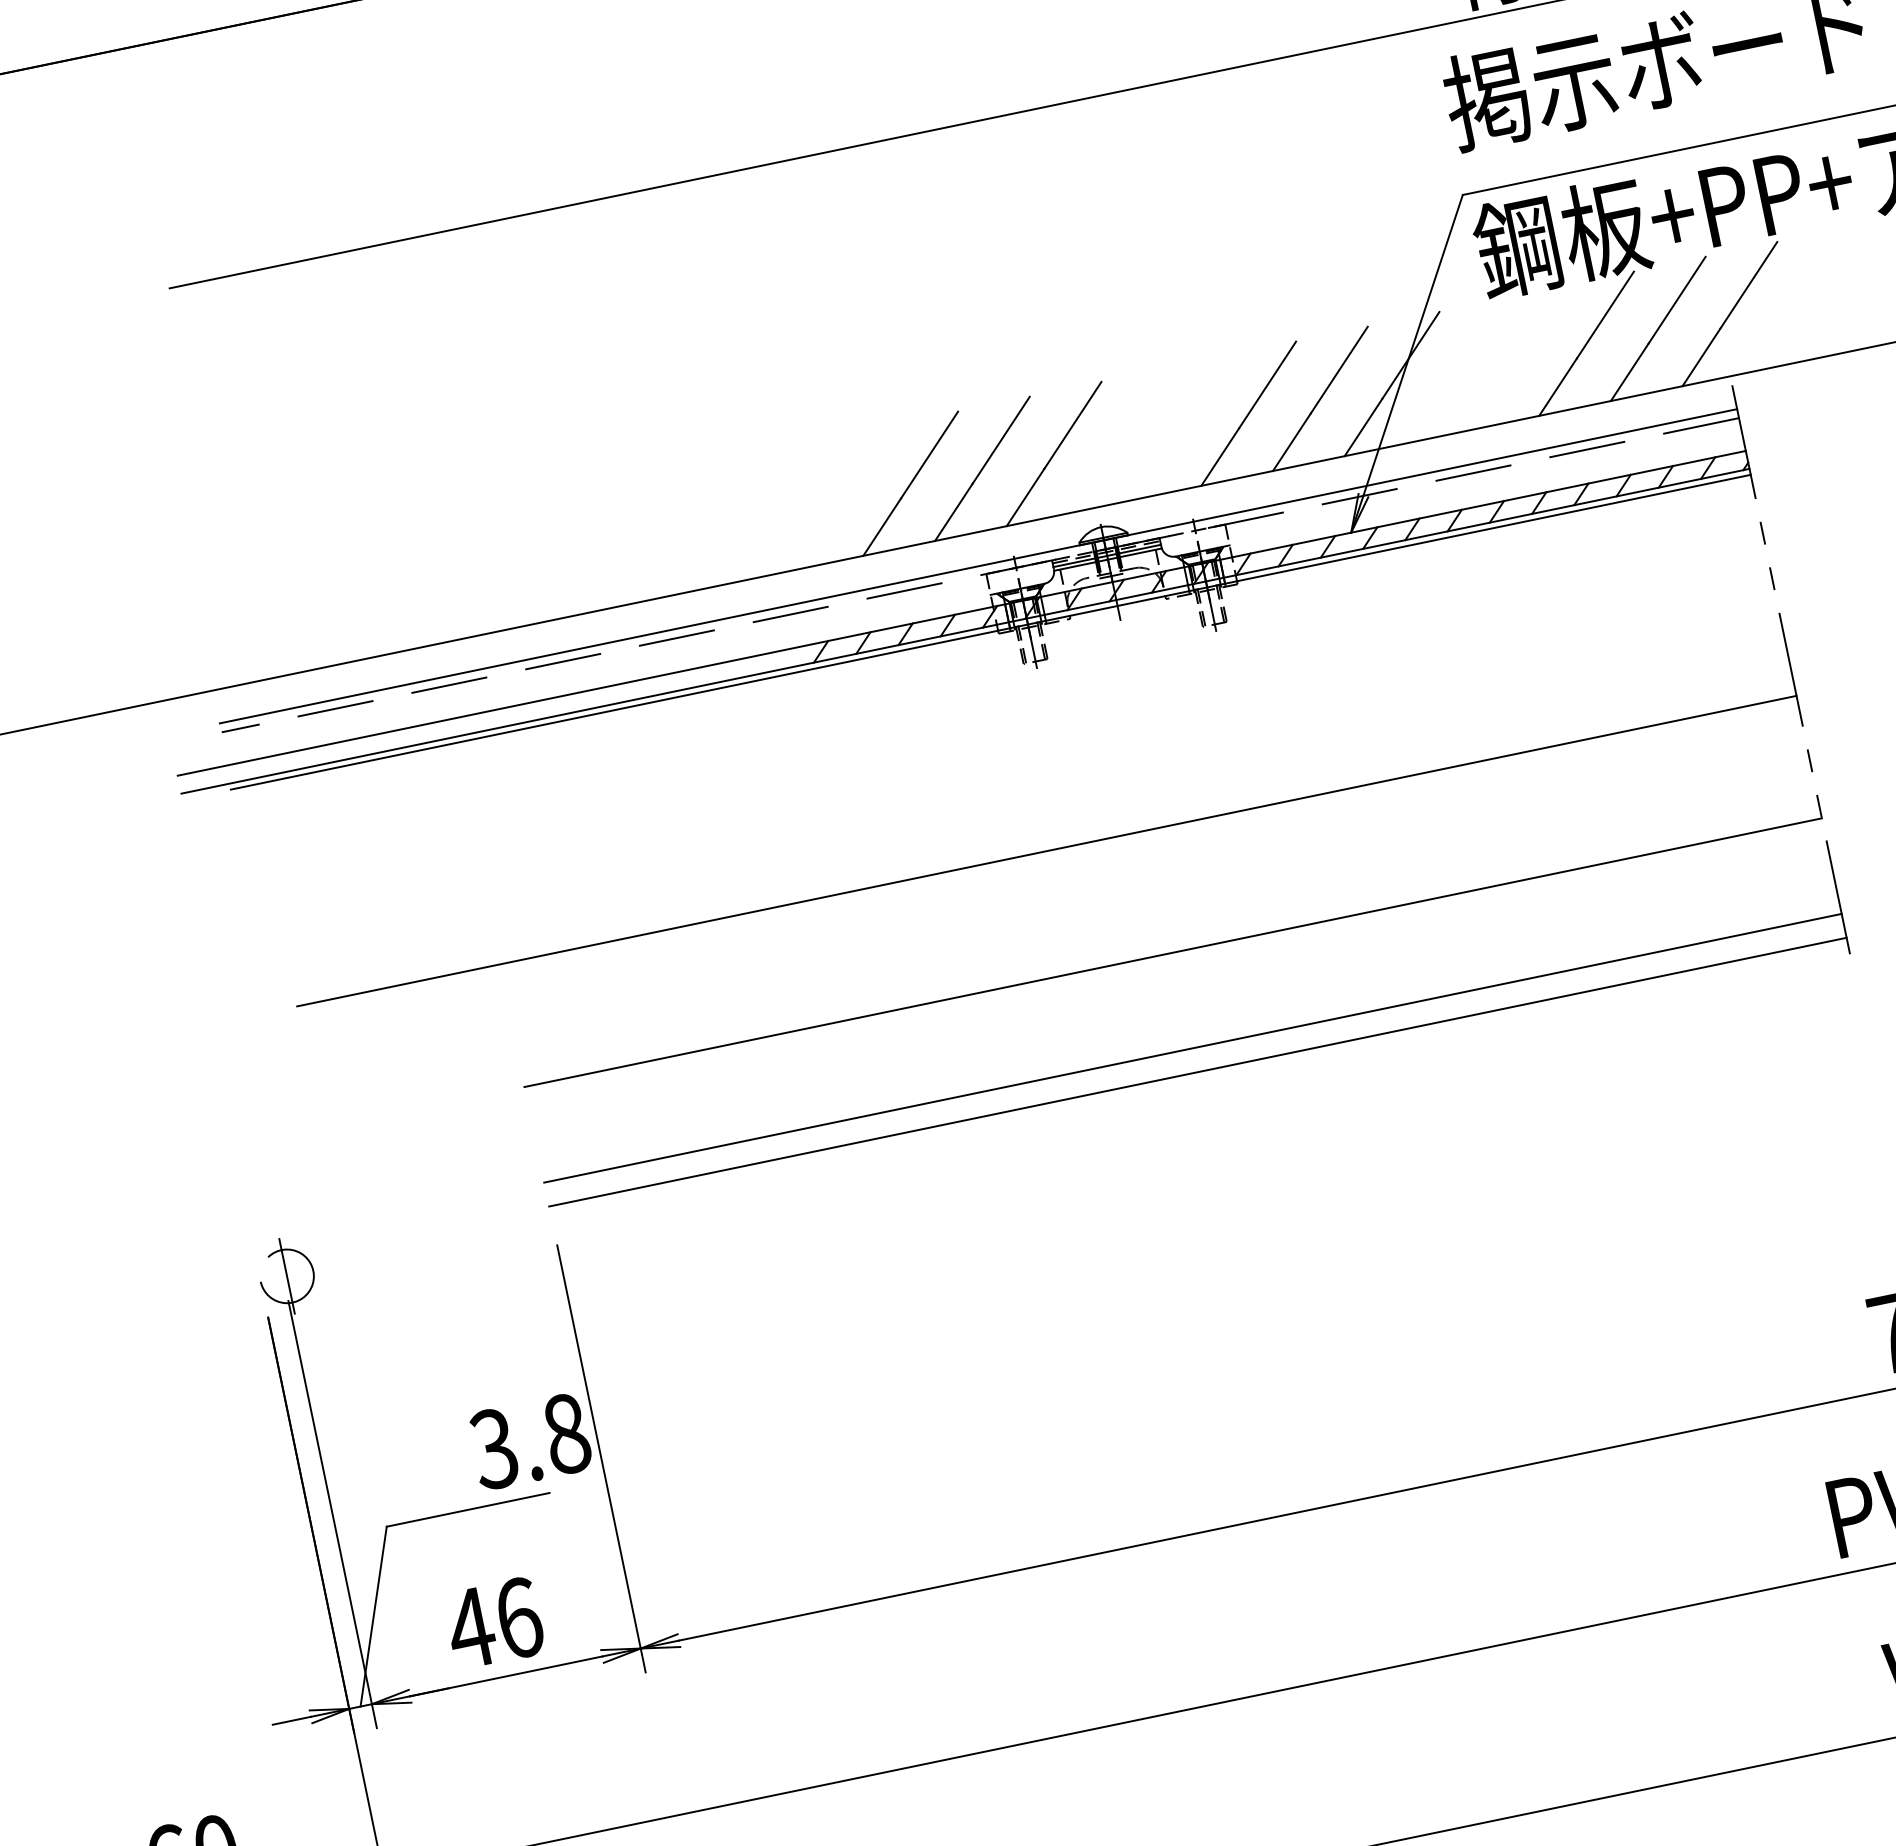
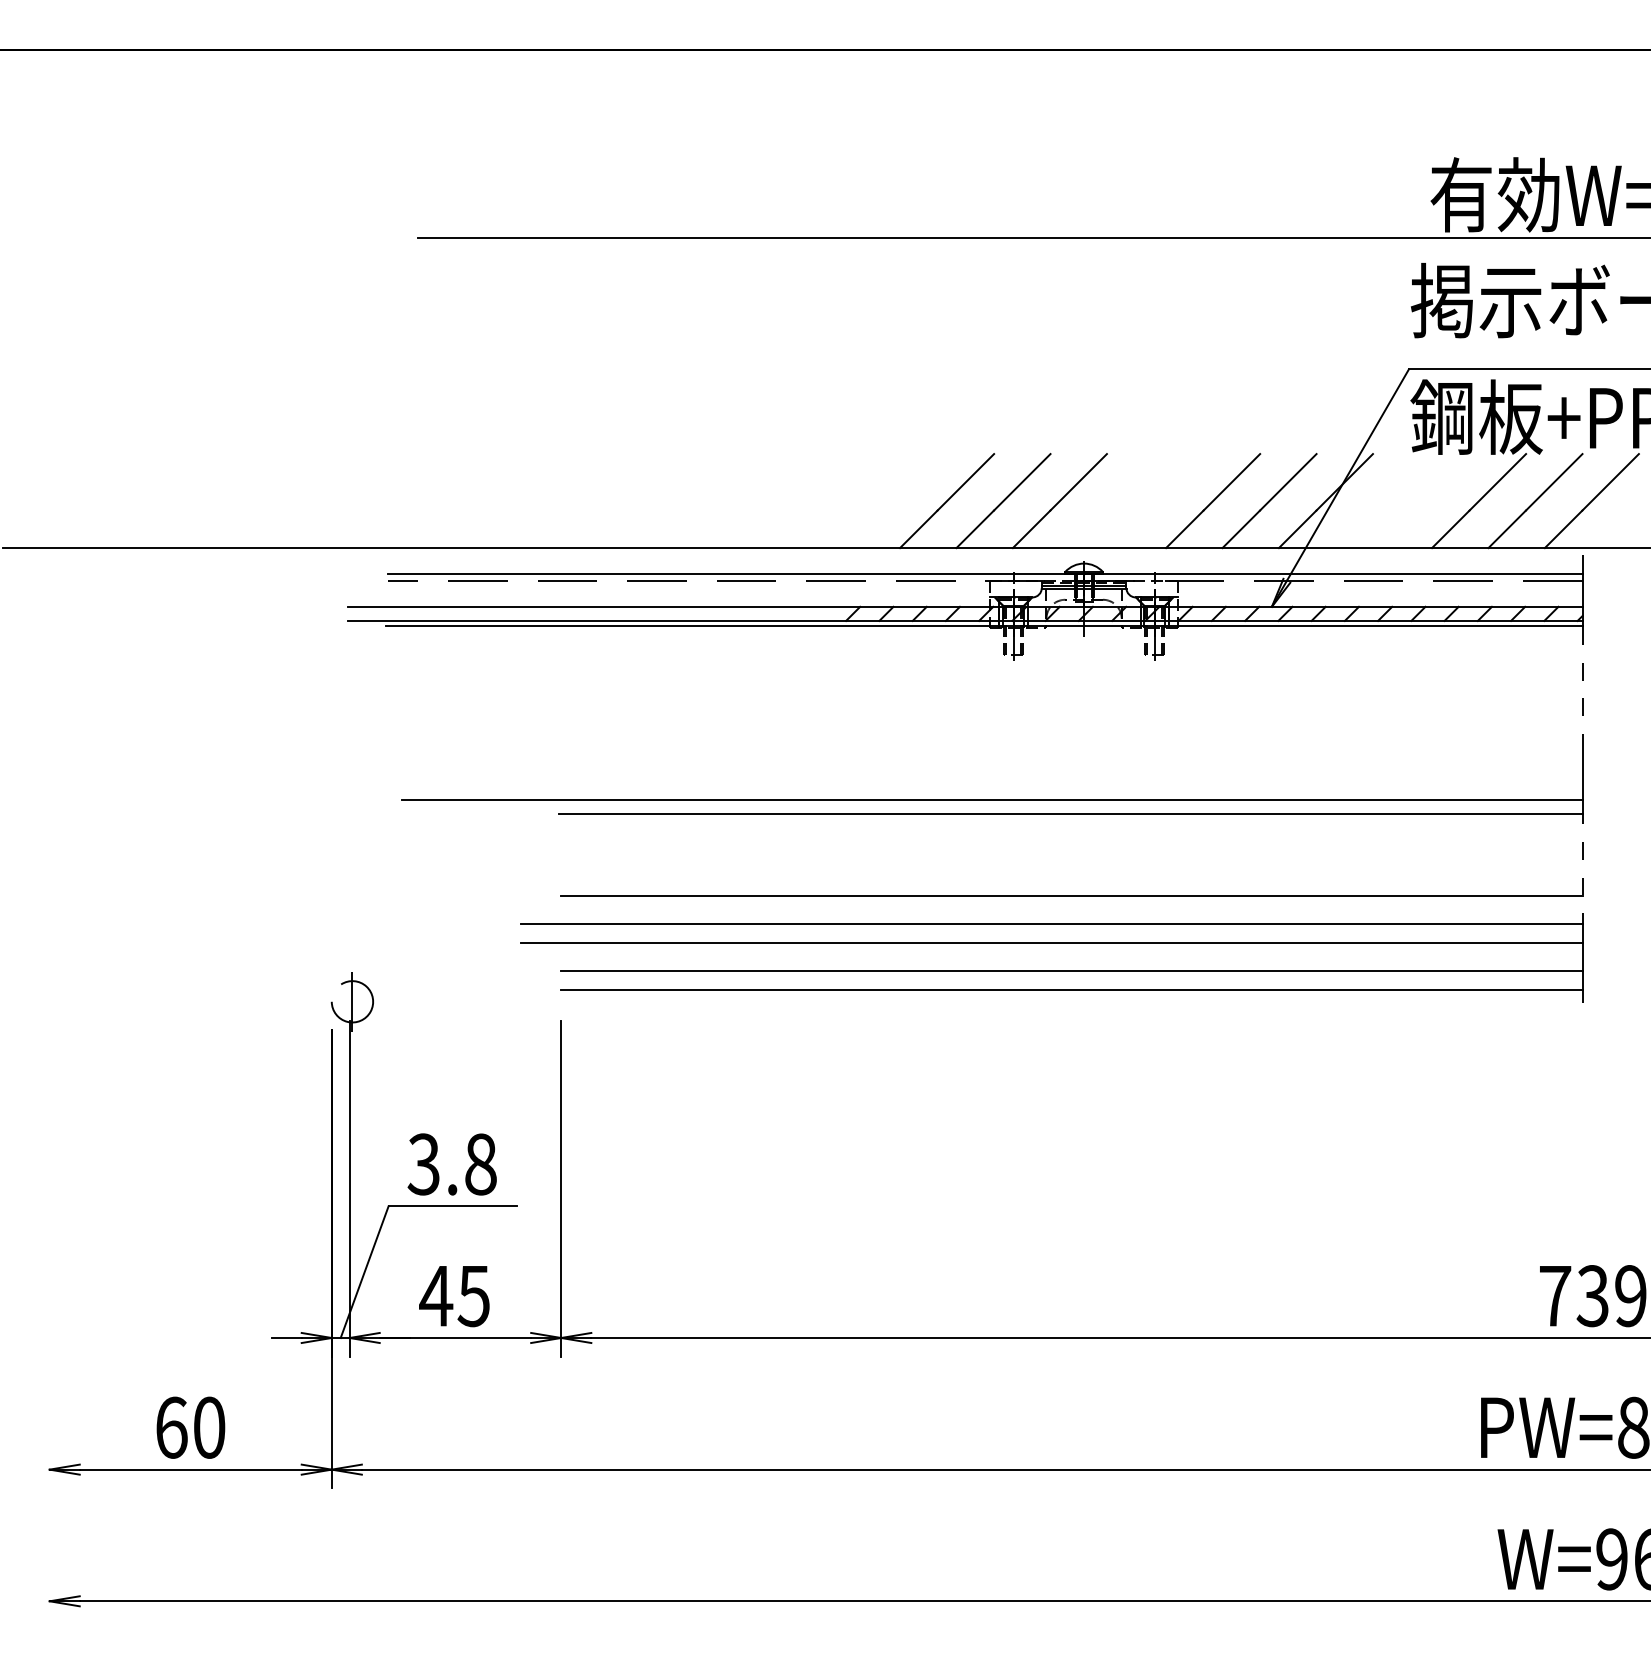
line: (1149, 848) -> (1070, 813), added
line: (1154, 994) -> (1051, 924), added
line: (1159, 1018) -> (1051, 943), added
text: (529, 1441) -> (451, 1164), moved
text: (518, 1618) -> (473, 1296), 46 -> 45

